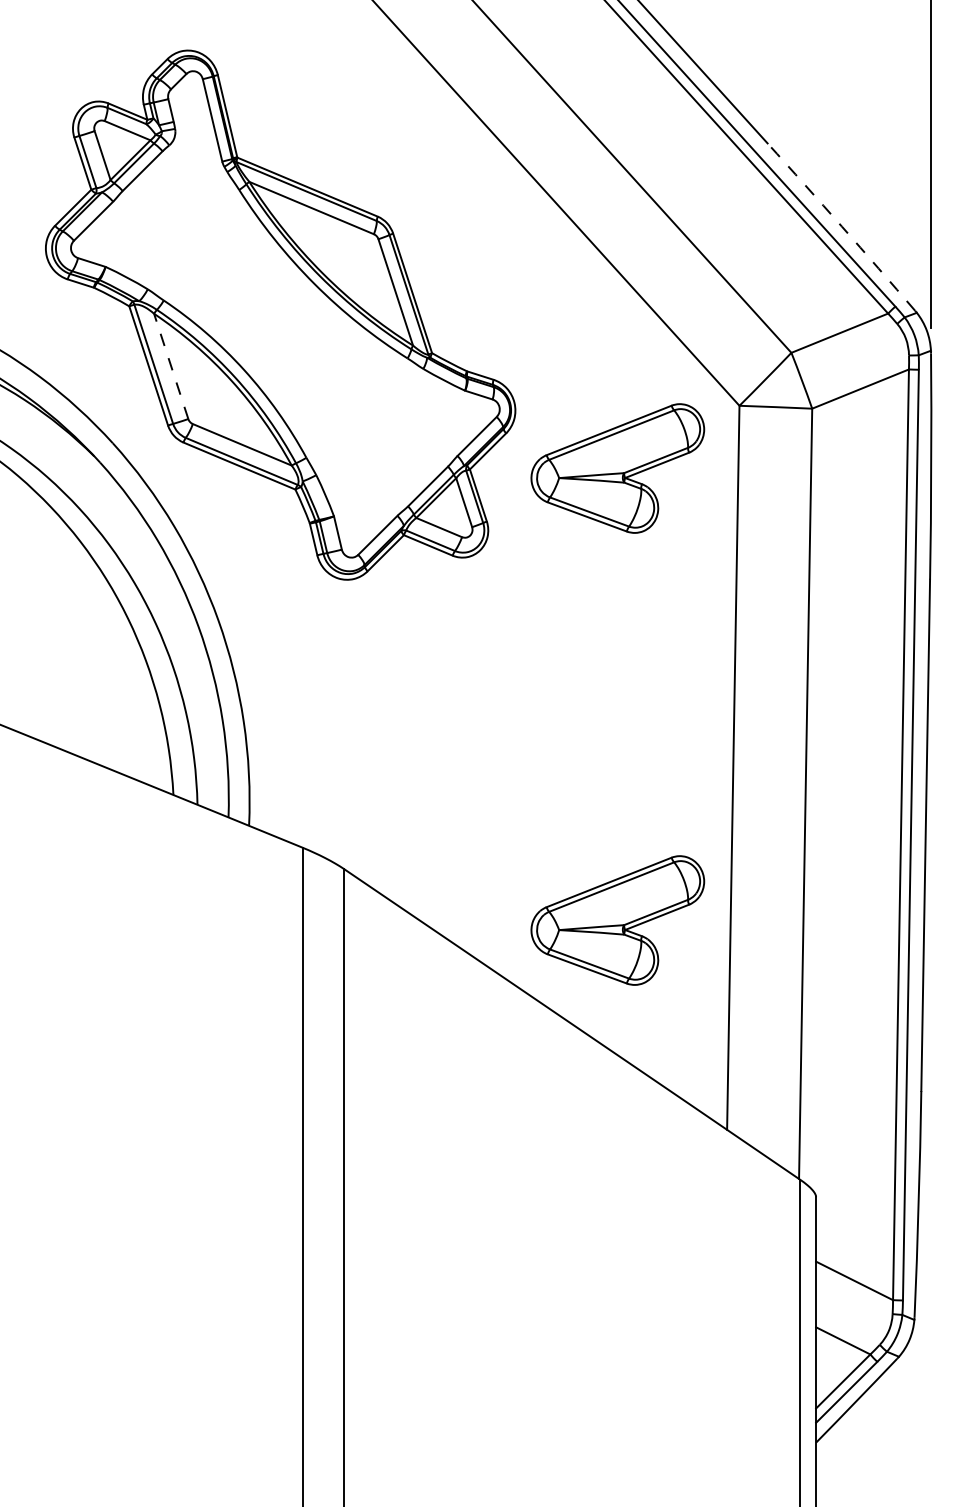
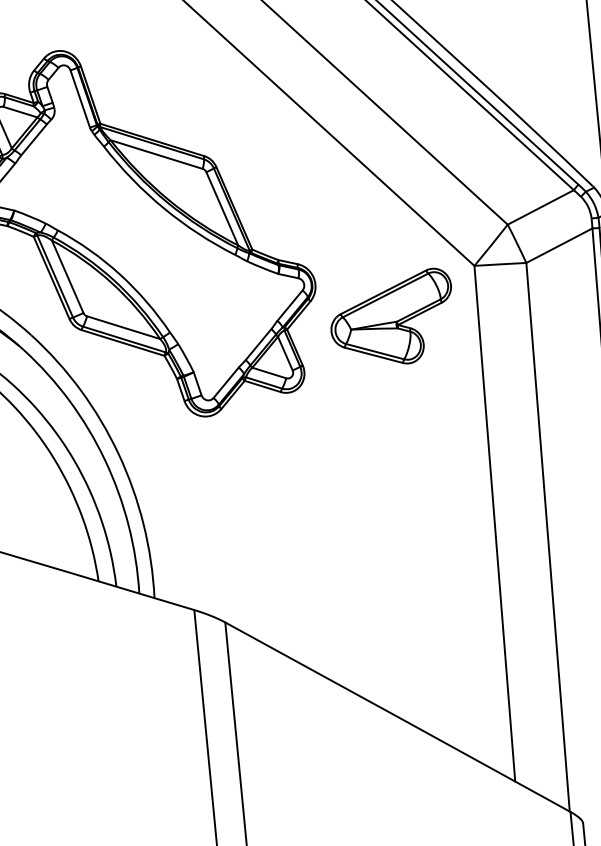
arc: (841, 226) -> (534, 131), dashed -> solid
line: (171, 365) -> (67, 276), dashed -> solid
part: (617, 920) -> (422, 640), removed

